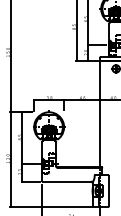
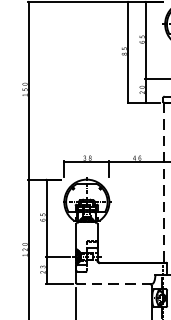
line: (100, 114) -> (164, 182), solid -> dashed
line: (67, 181) -> (114, 283), solid -> dashed

